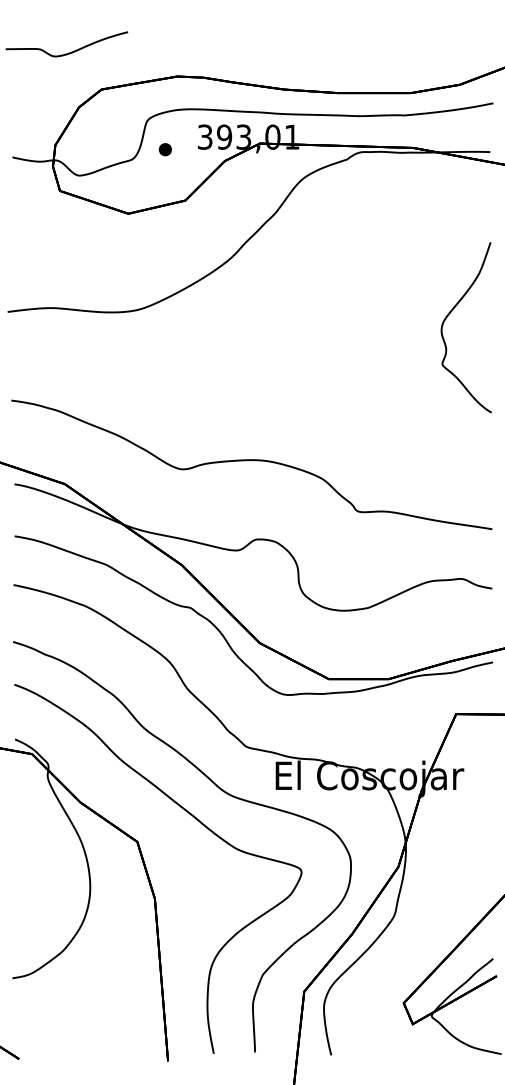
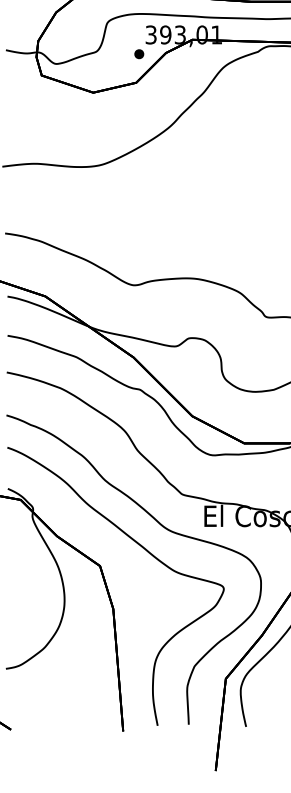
part: (164, 149) -> (138, 54), moved

